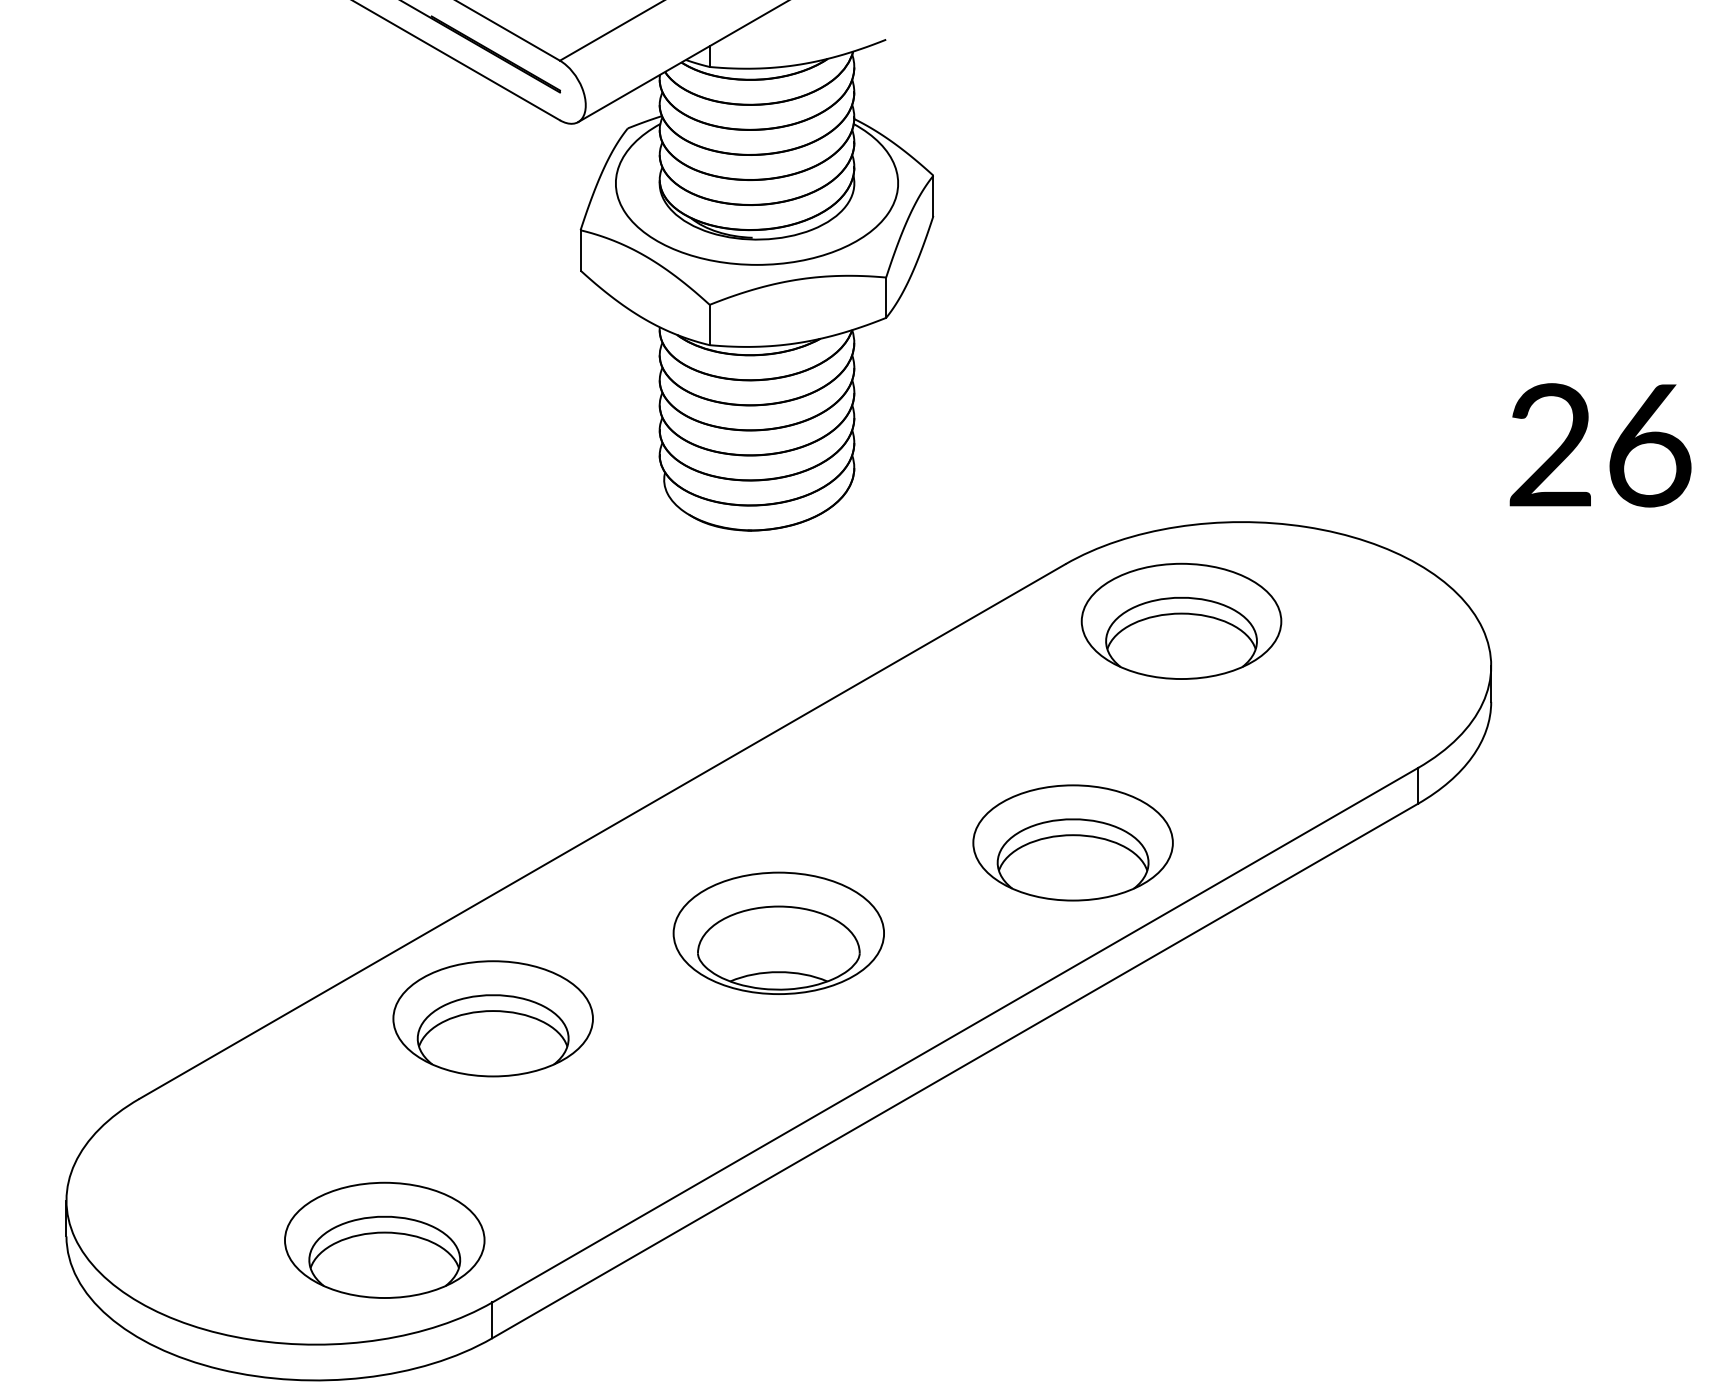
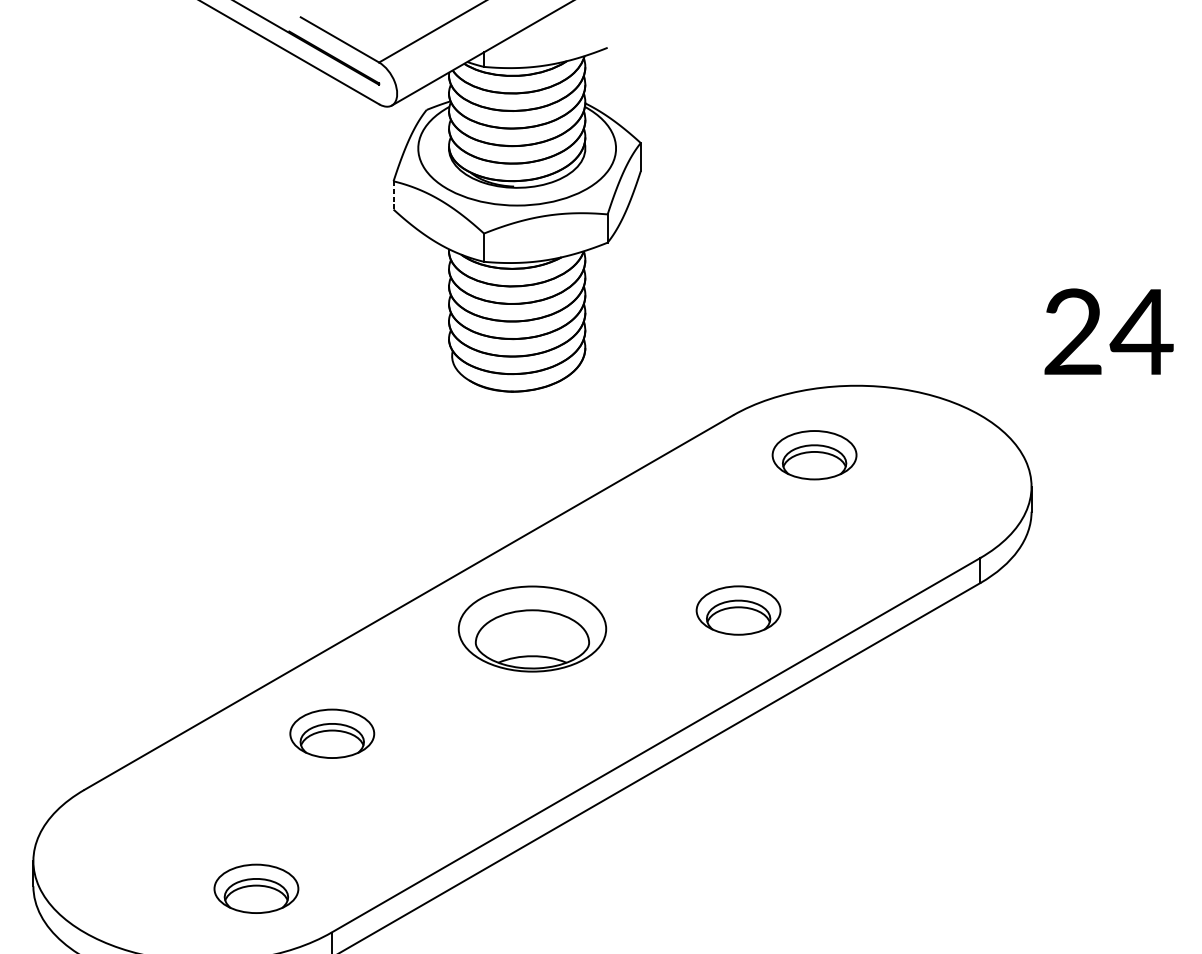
line: (580, 250) -> (393, 195), solid -> dashed
text: (1648, 445) -> (1141, 332), 26 -> 24
part: (1181, 620) -> (814, 454), size x0.6
part: (1072, 842) -> (738, 610), size x0.6
part: (778, 932) -> (532, 628), moved
part: (492, 1018) -> (331, 733), size x0.6
part: (384, 1239) -> (256, 888), size x0.6

